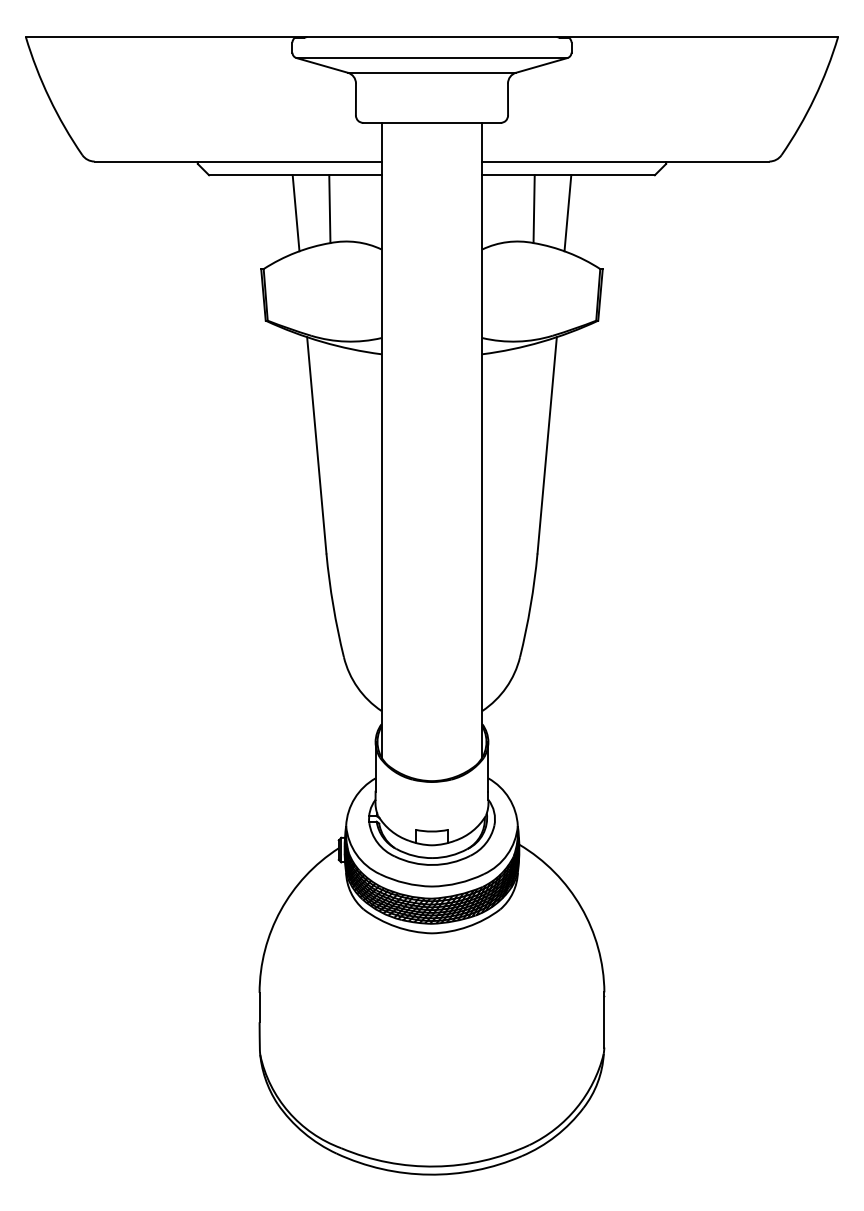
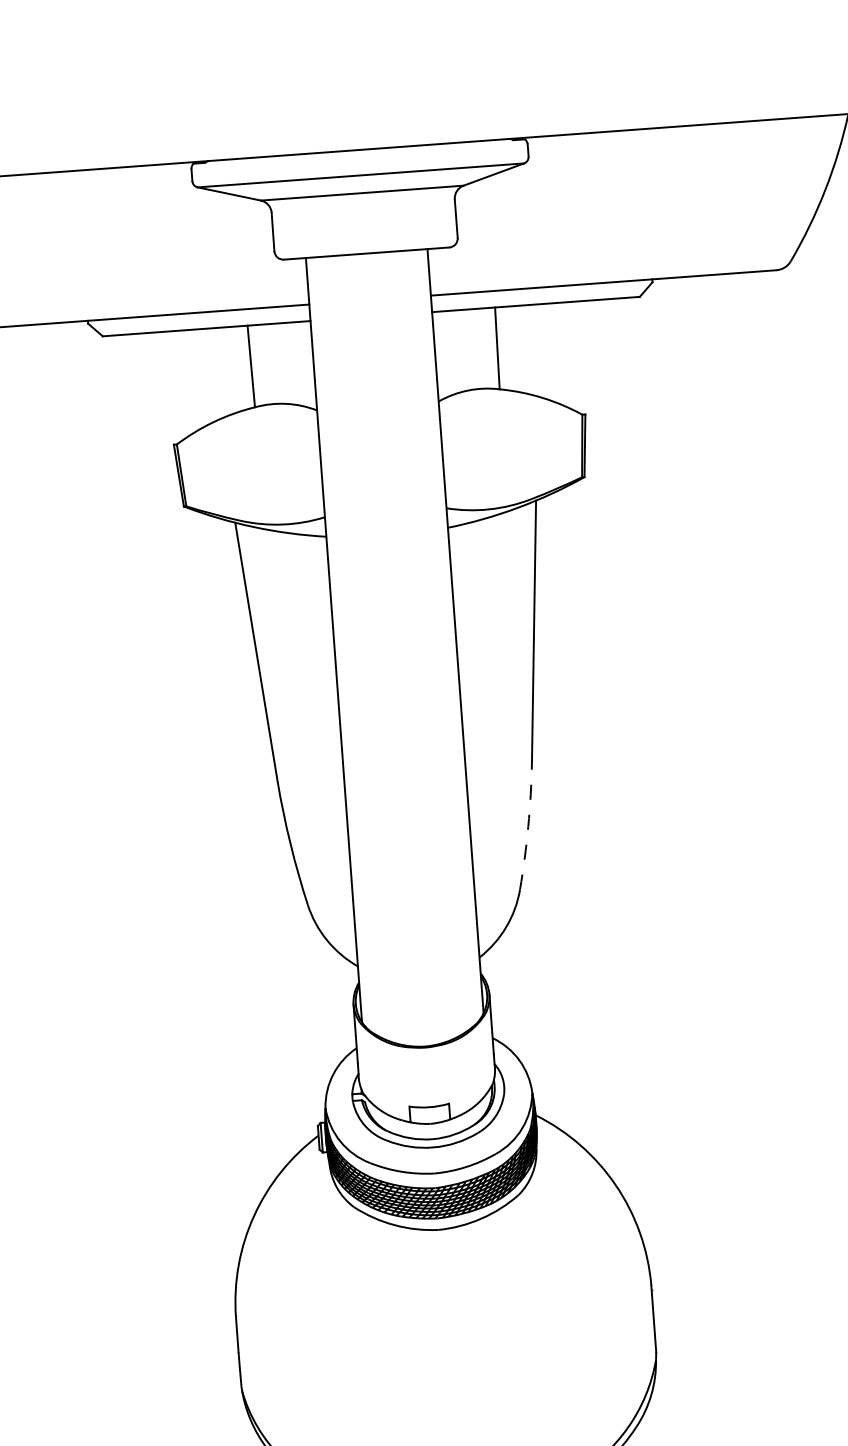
line: (295, 213) -> (210, 374), removed
line: (567, 213) -> (537, 350), removed
arc: (530, 605) -> (528, 826), solid -> dashed

